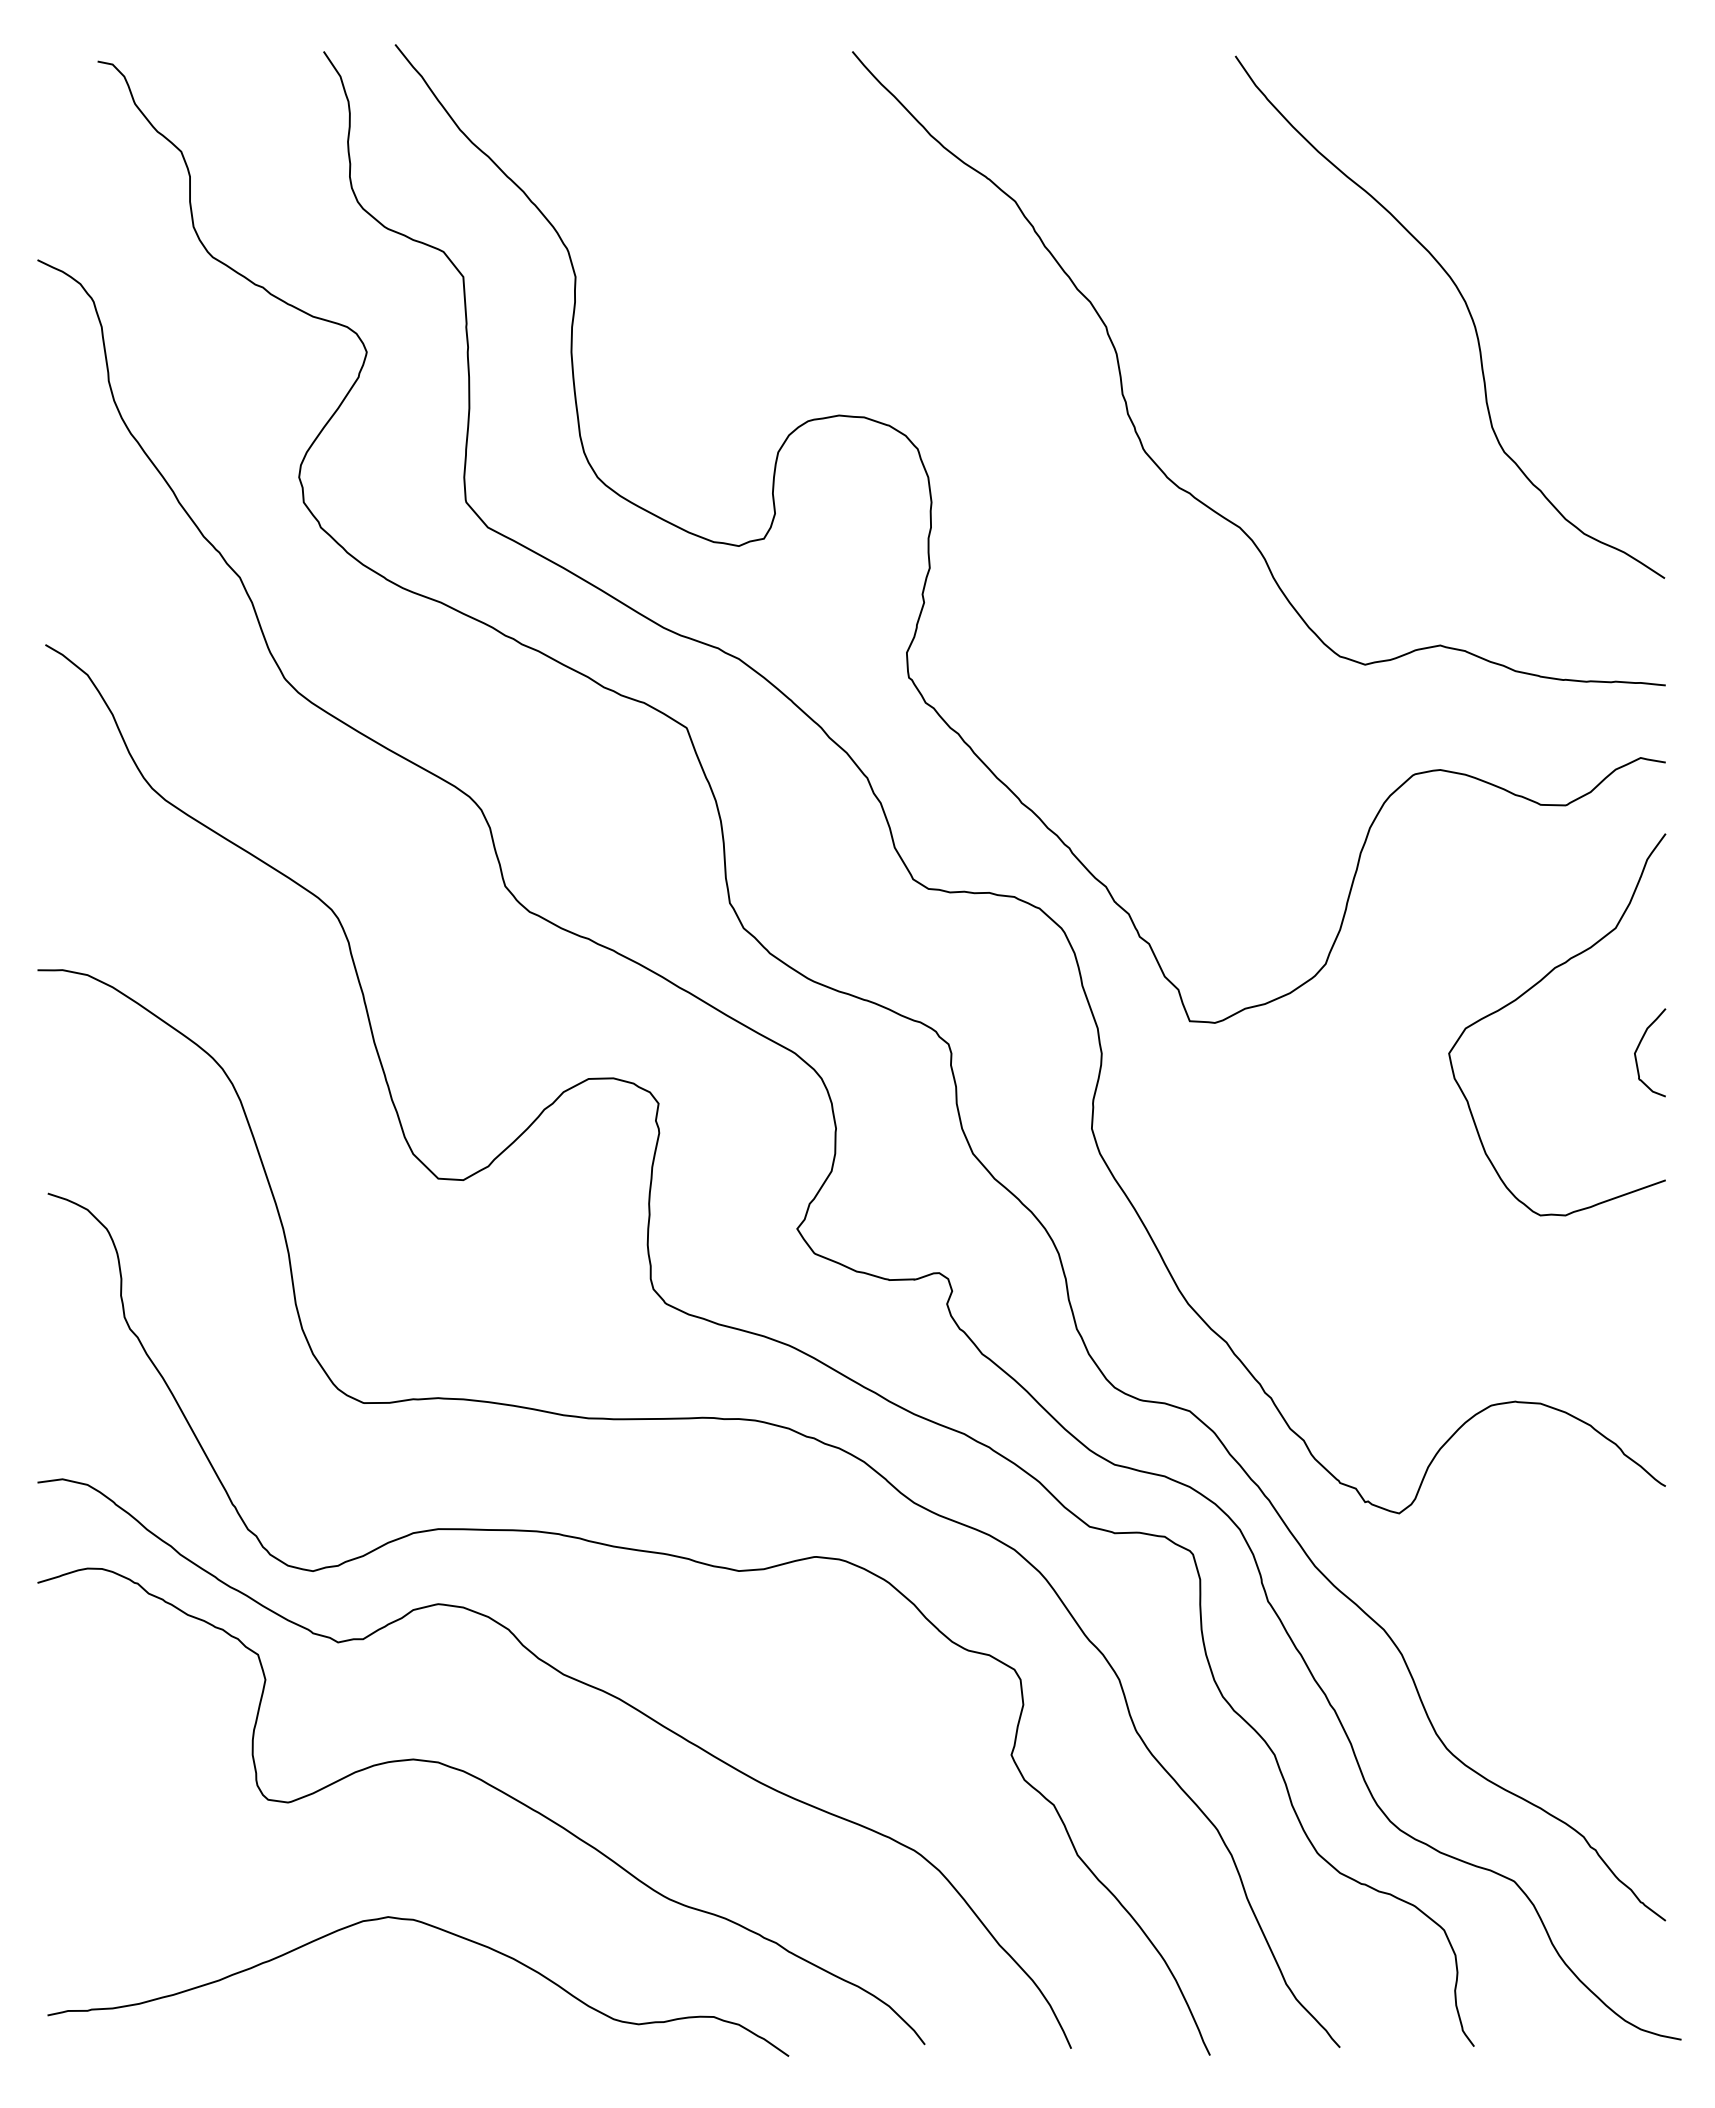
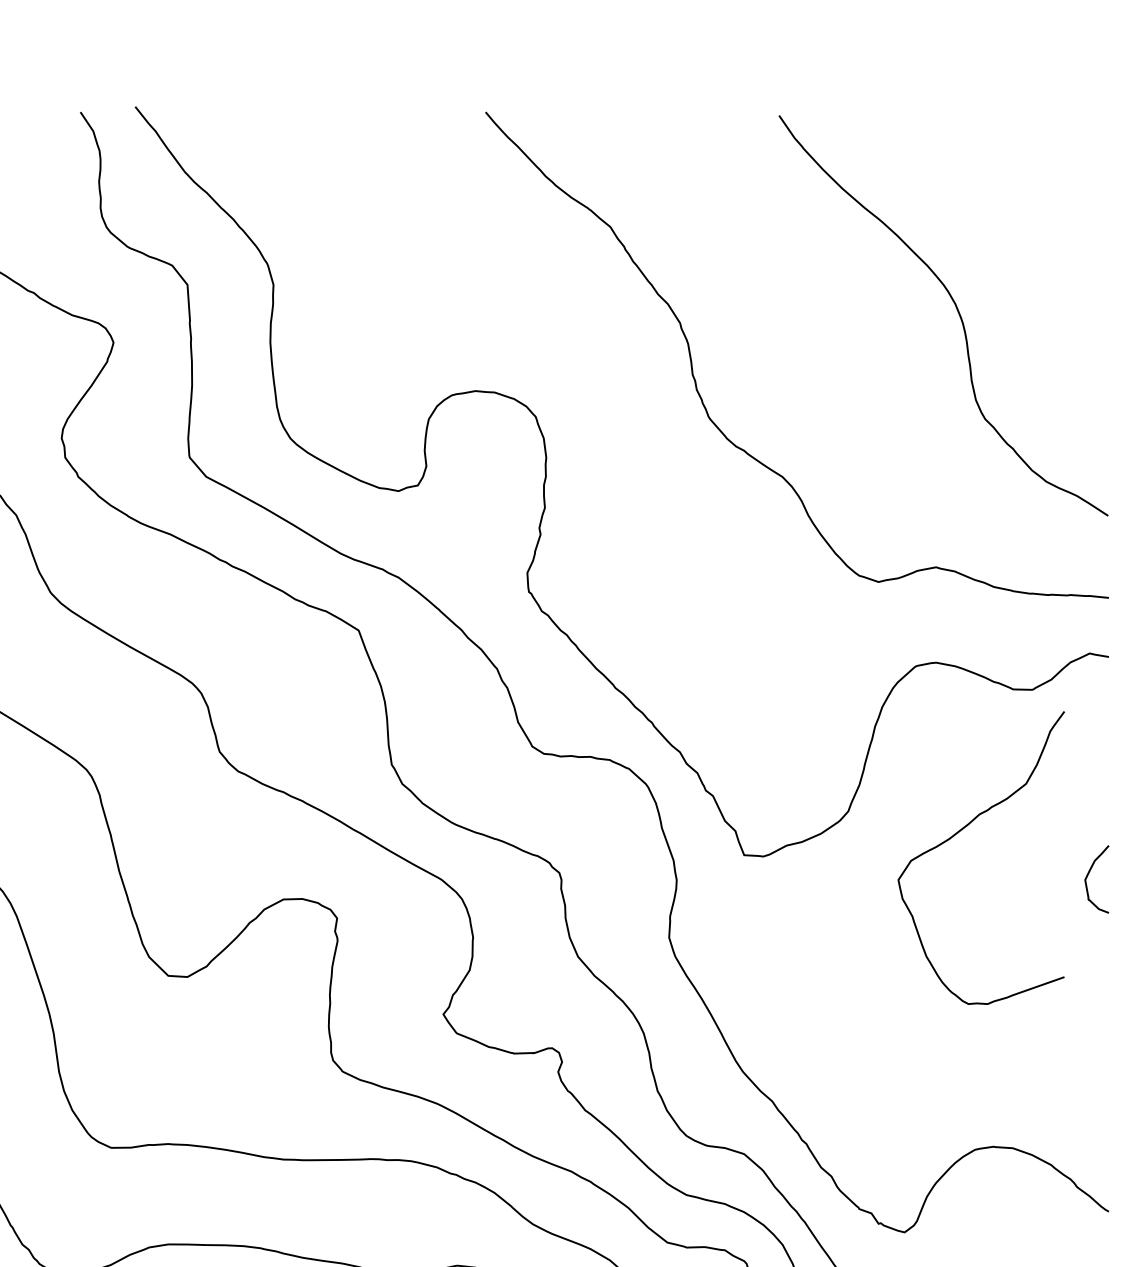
curve: (1532, 988) -> (962, 830), moved

